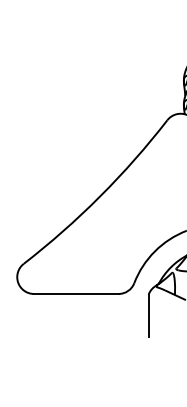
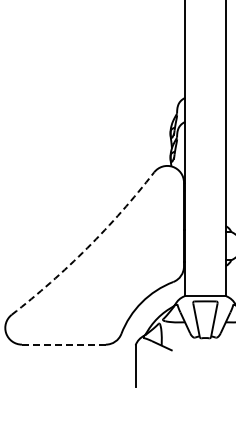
arc: (100, 197) -> (87, 248), solid -> dashed
line: (75, 293) -> (63, 344), solid -> dashed

